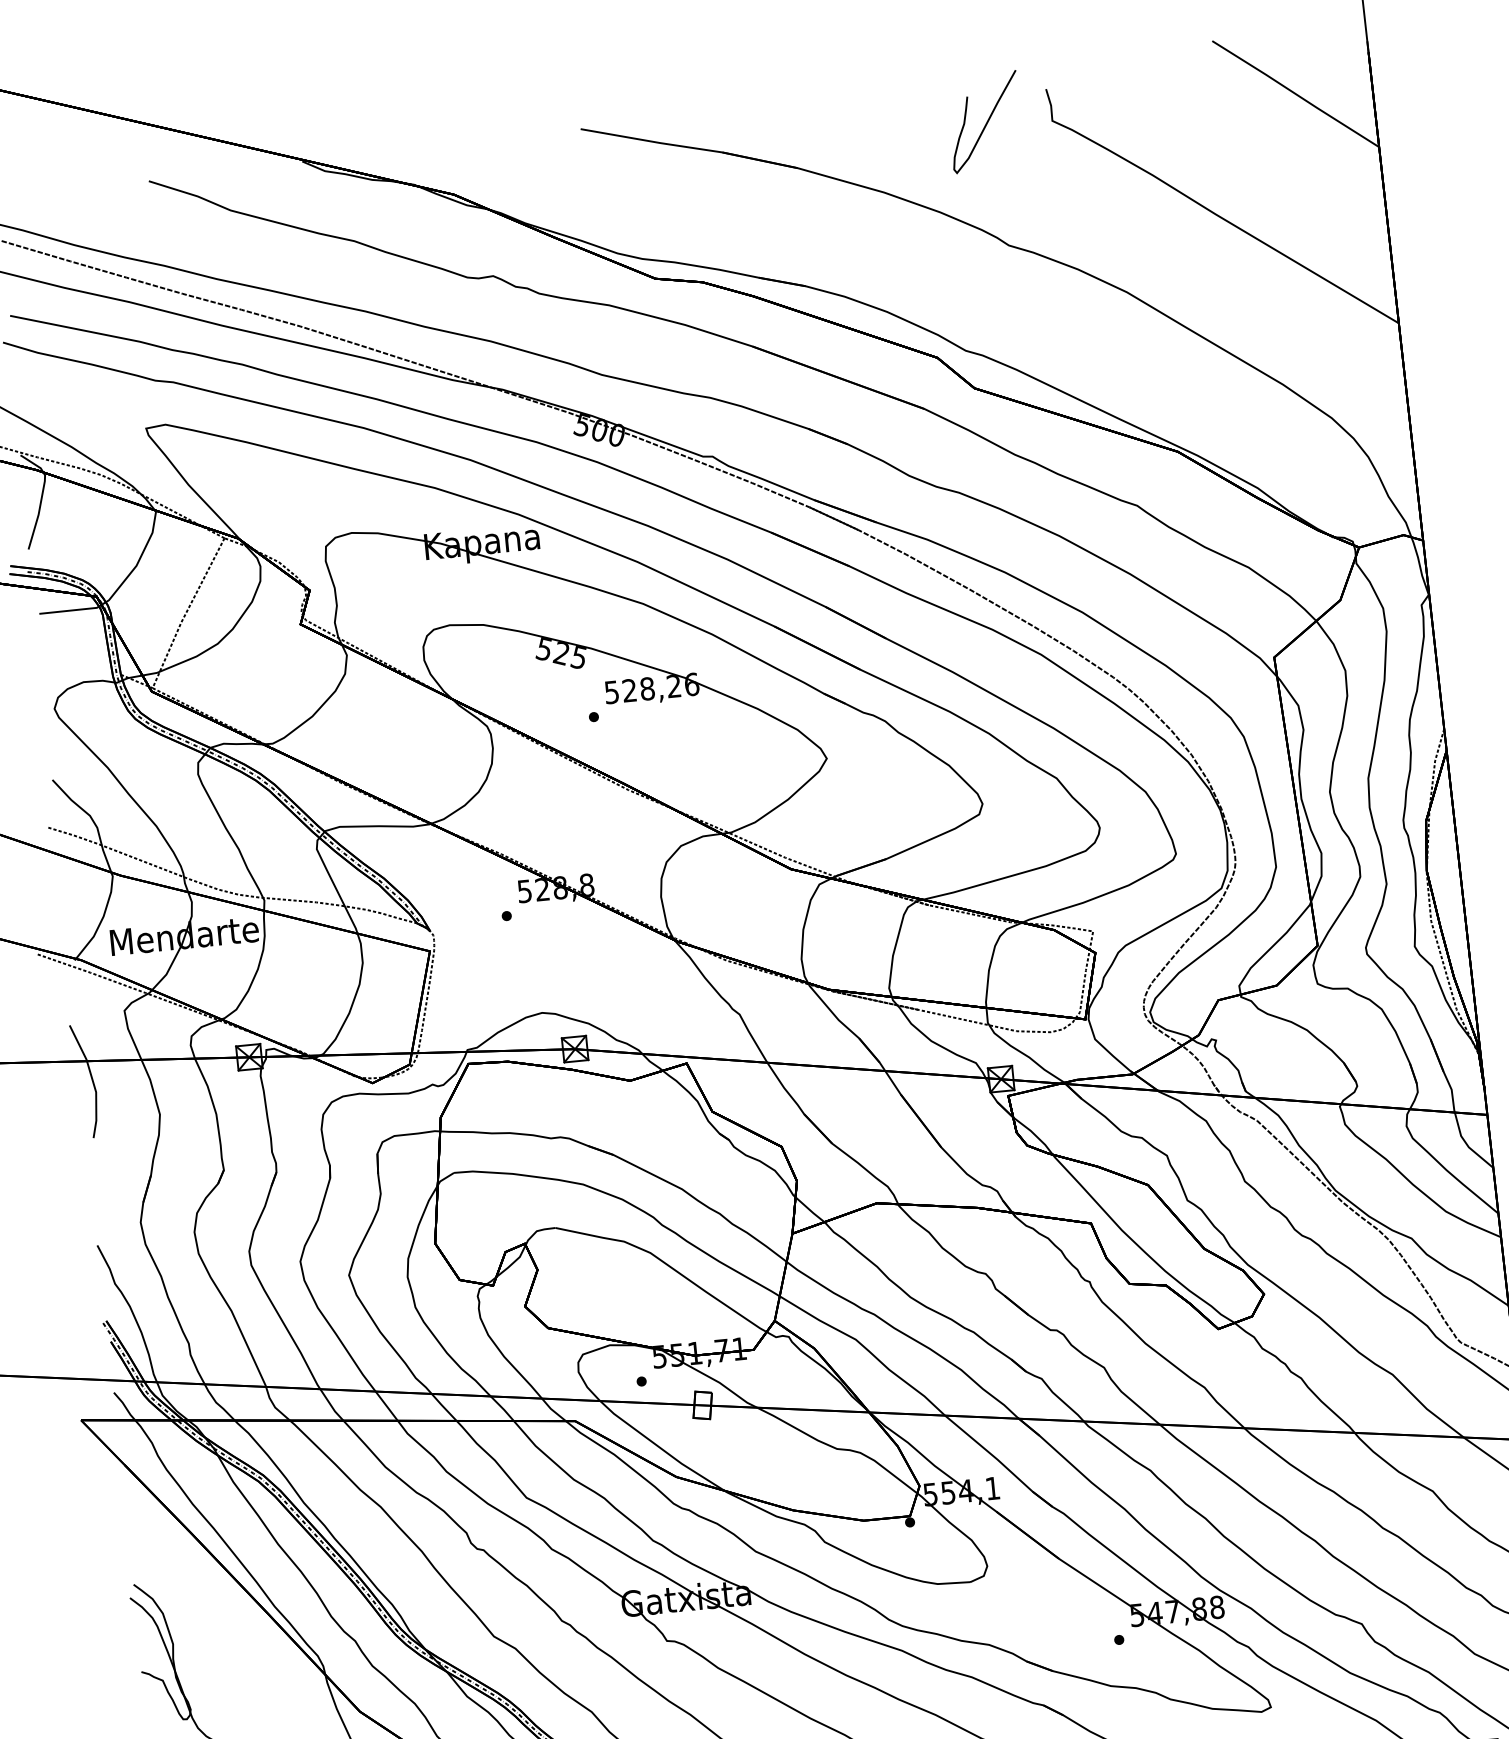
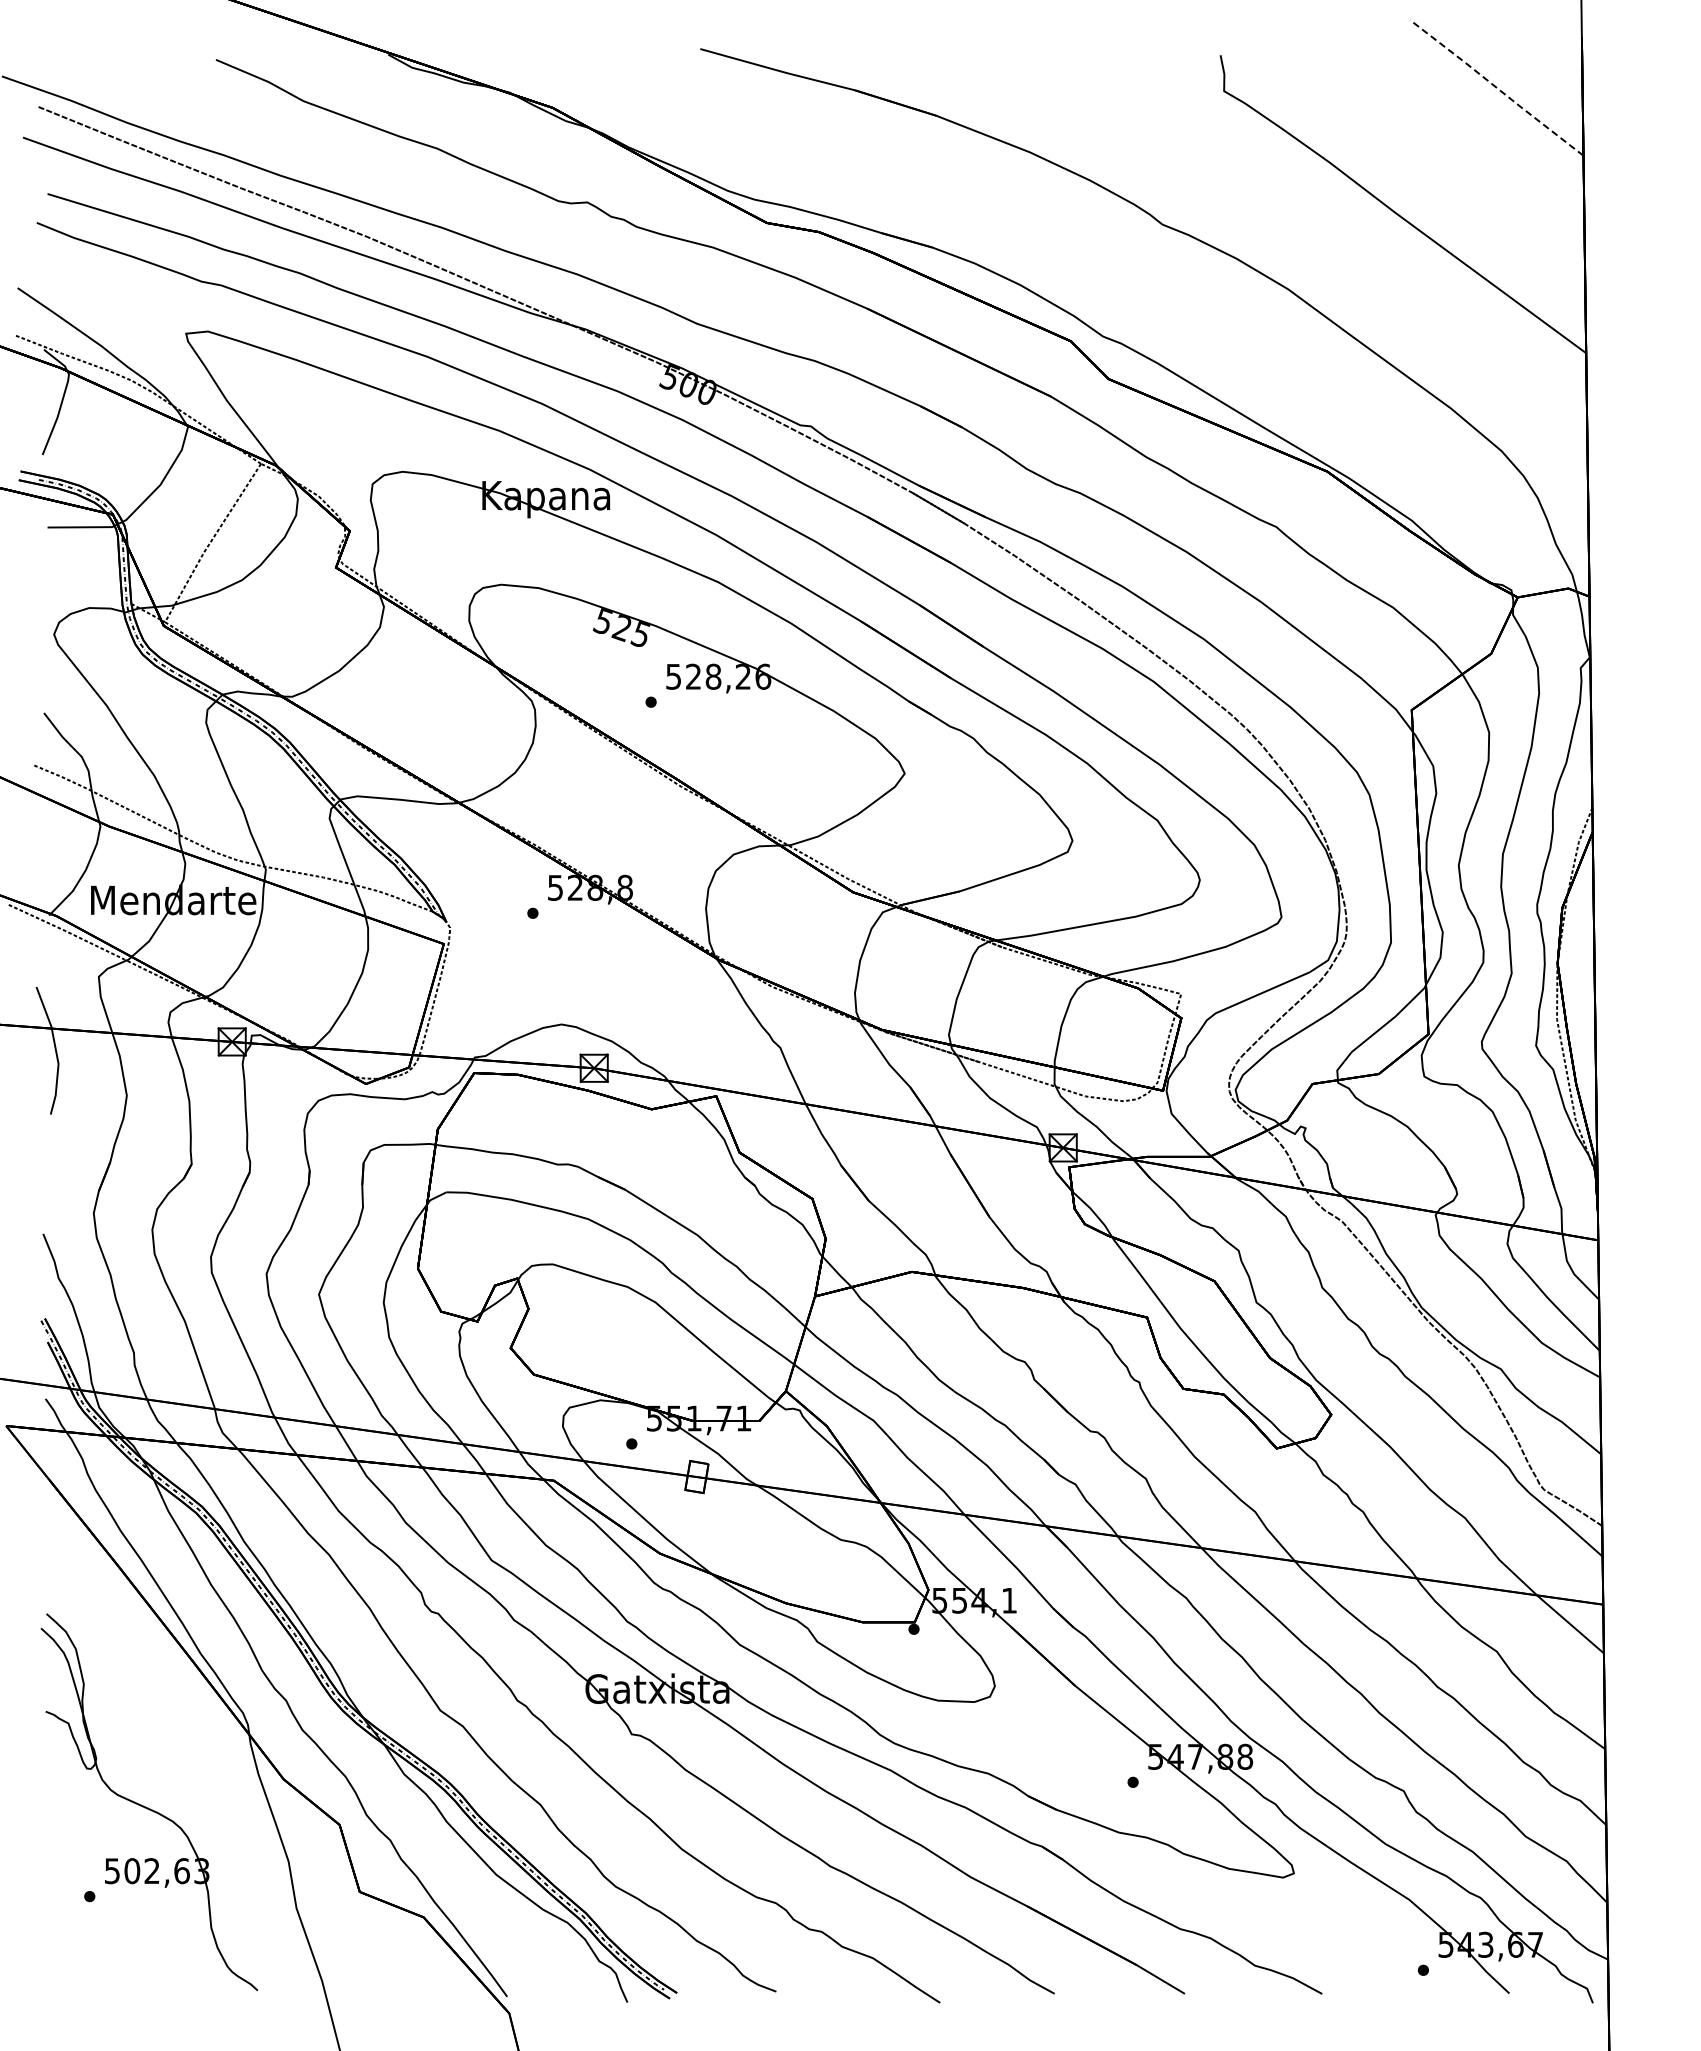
line: (1295, 93) -> (1496, 87), solid -> dashed
curve: (986, 121) -> (1151, 84), removed

